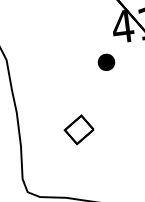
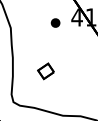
part: (106, 61) -> (55, 22), moved

